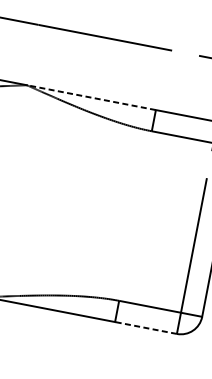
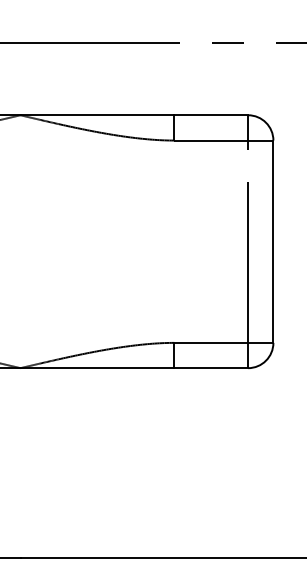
line: (91, 97) -> (97, 115), dashed -> solid
line: (146, 328) -> (211, 368), dashed -> solid

